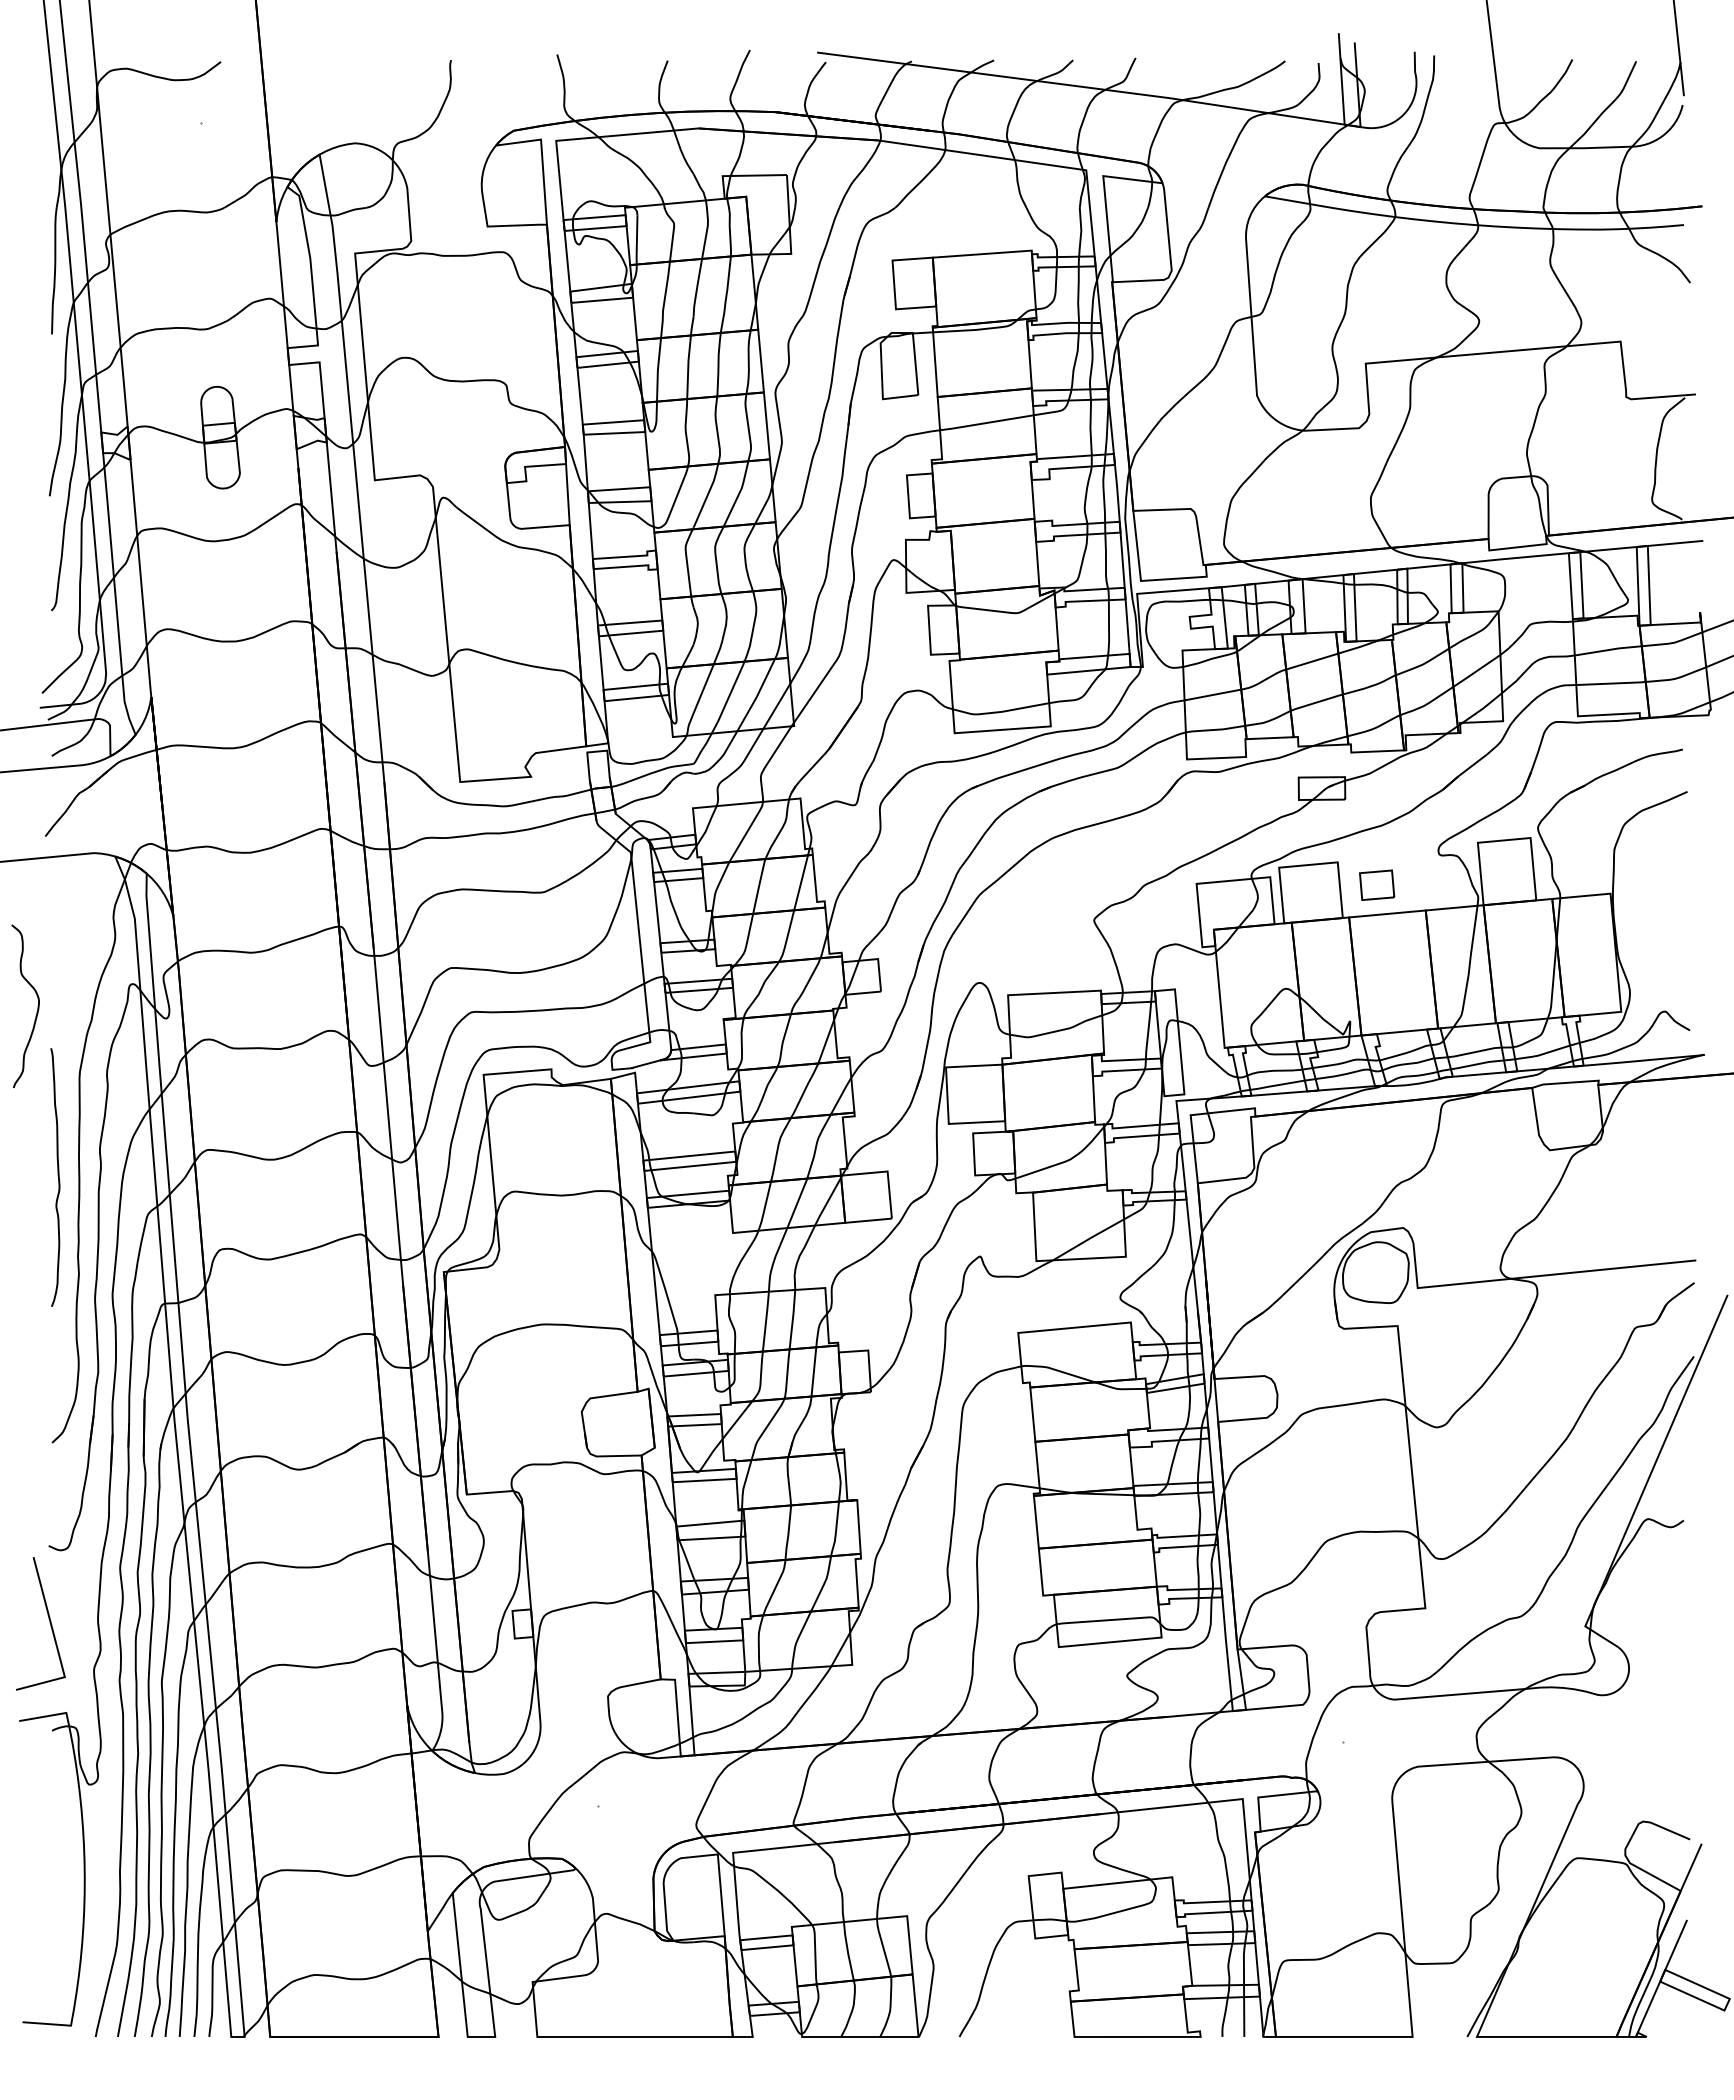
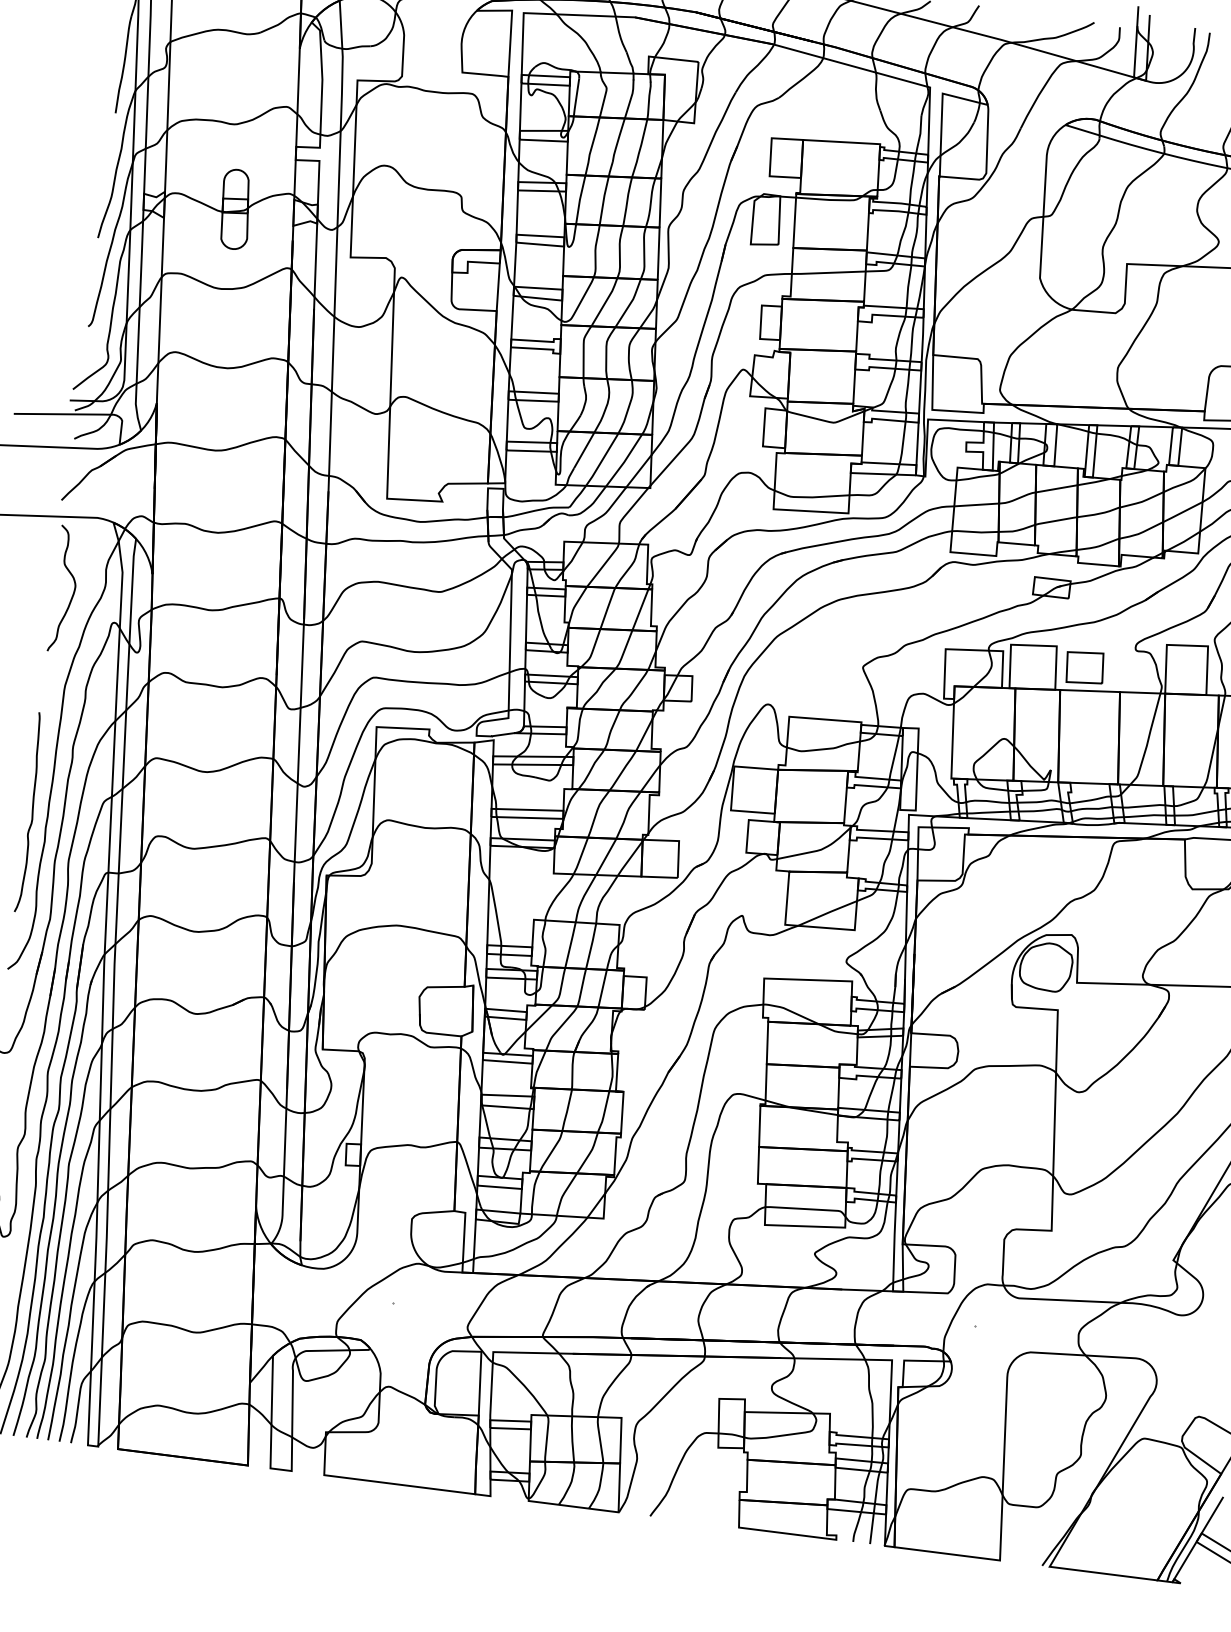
part: (1376, 885) -> (1084, 667), size x1.43
curve: (37, 1006) -> (73, 590), moved
curve: (57, 1176) -> (31, 811), moved

